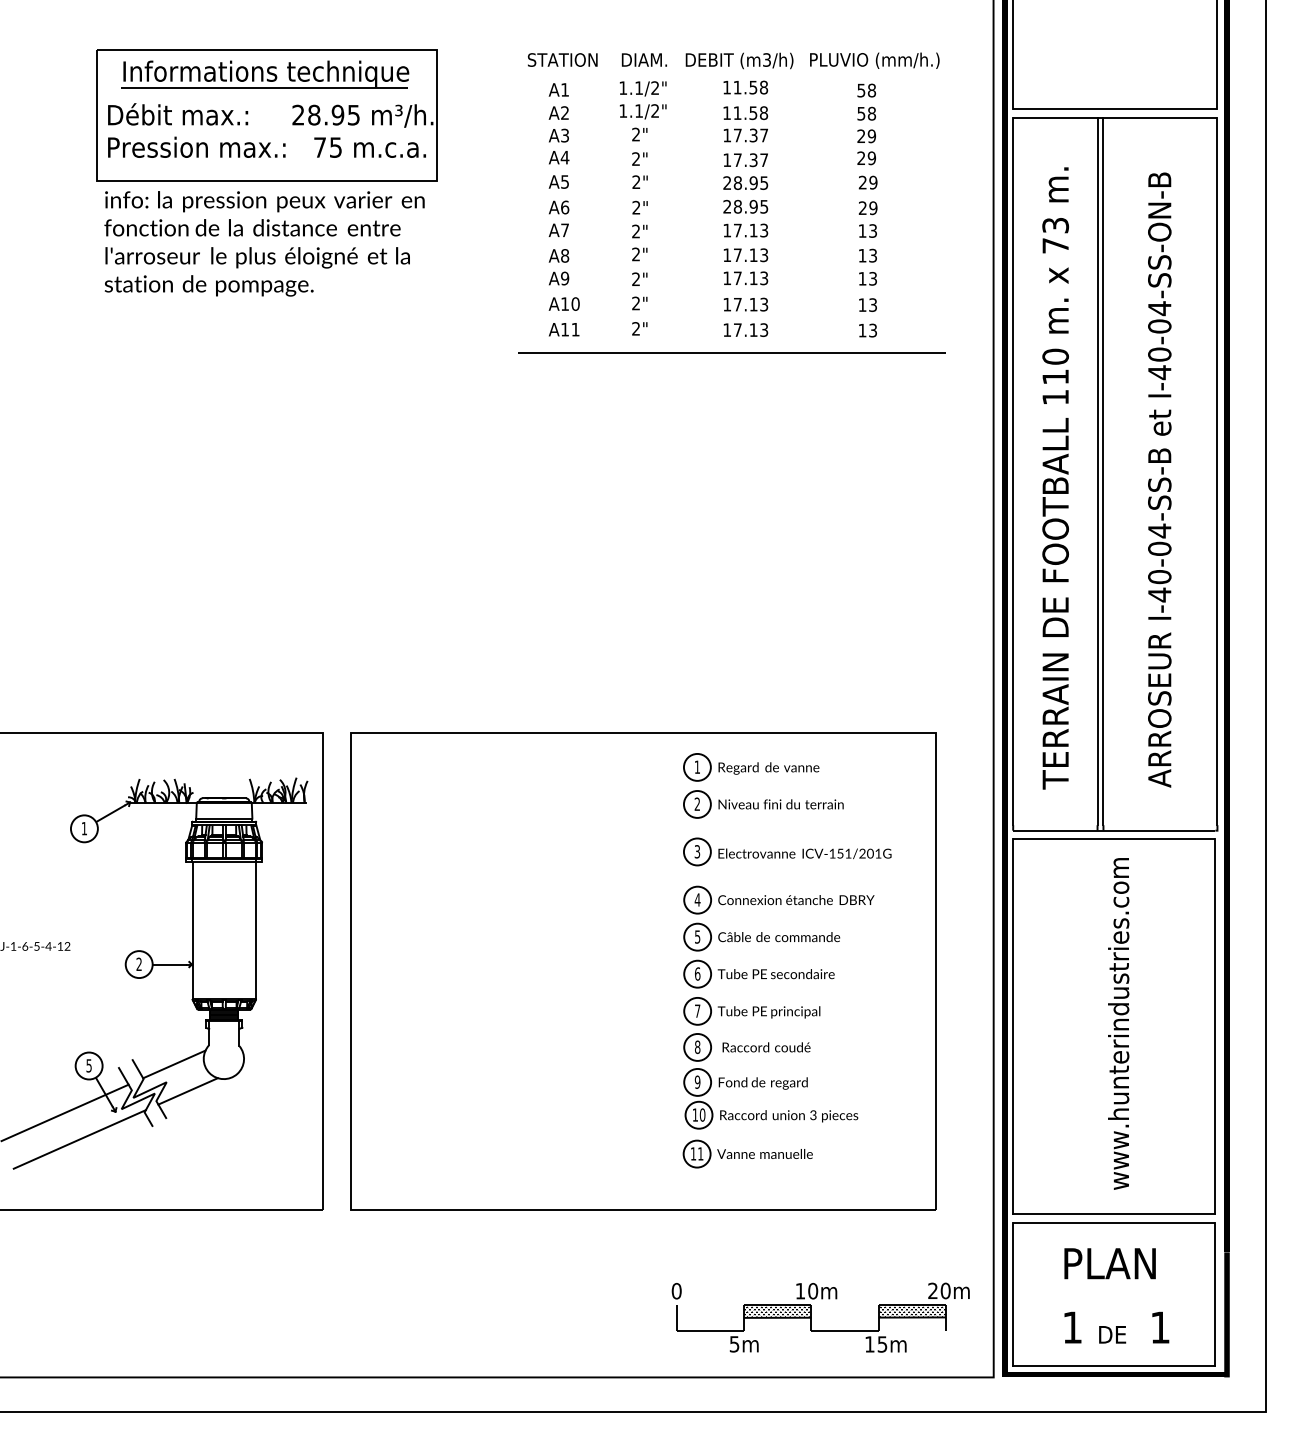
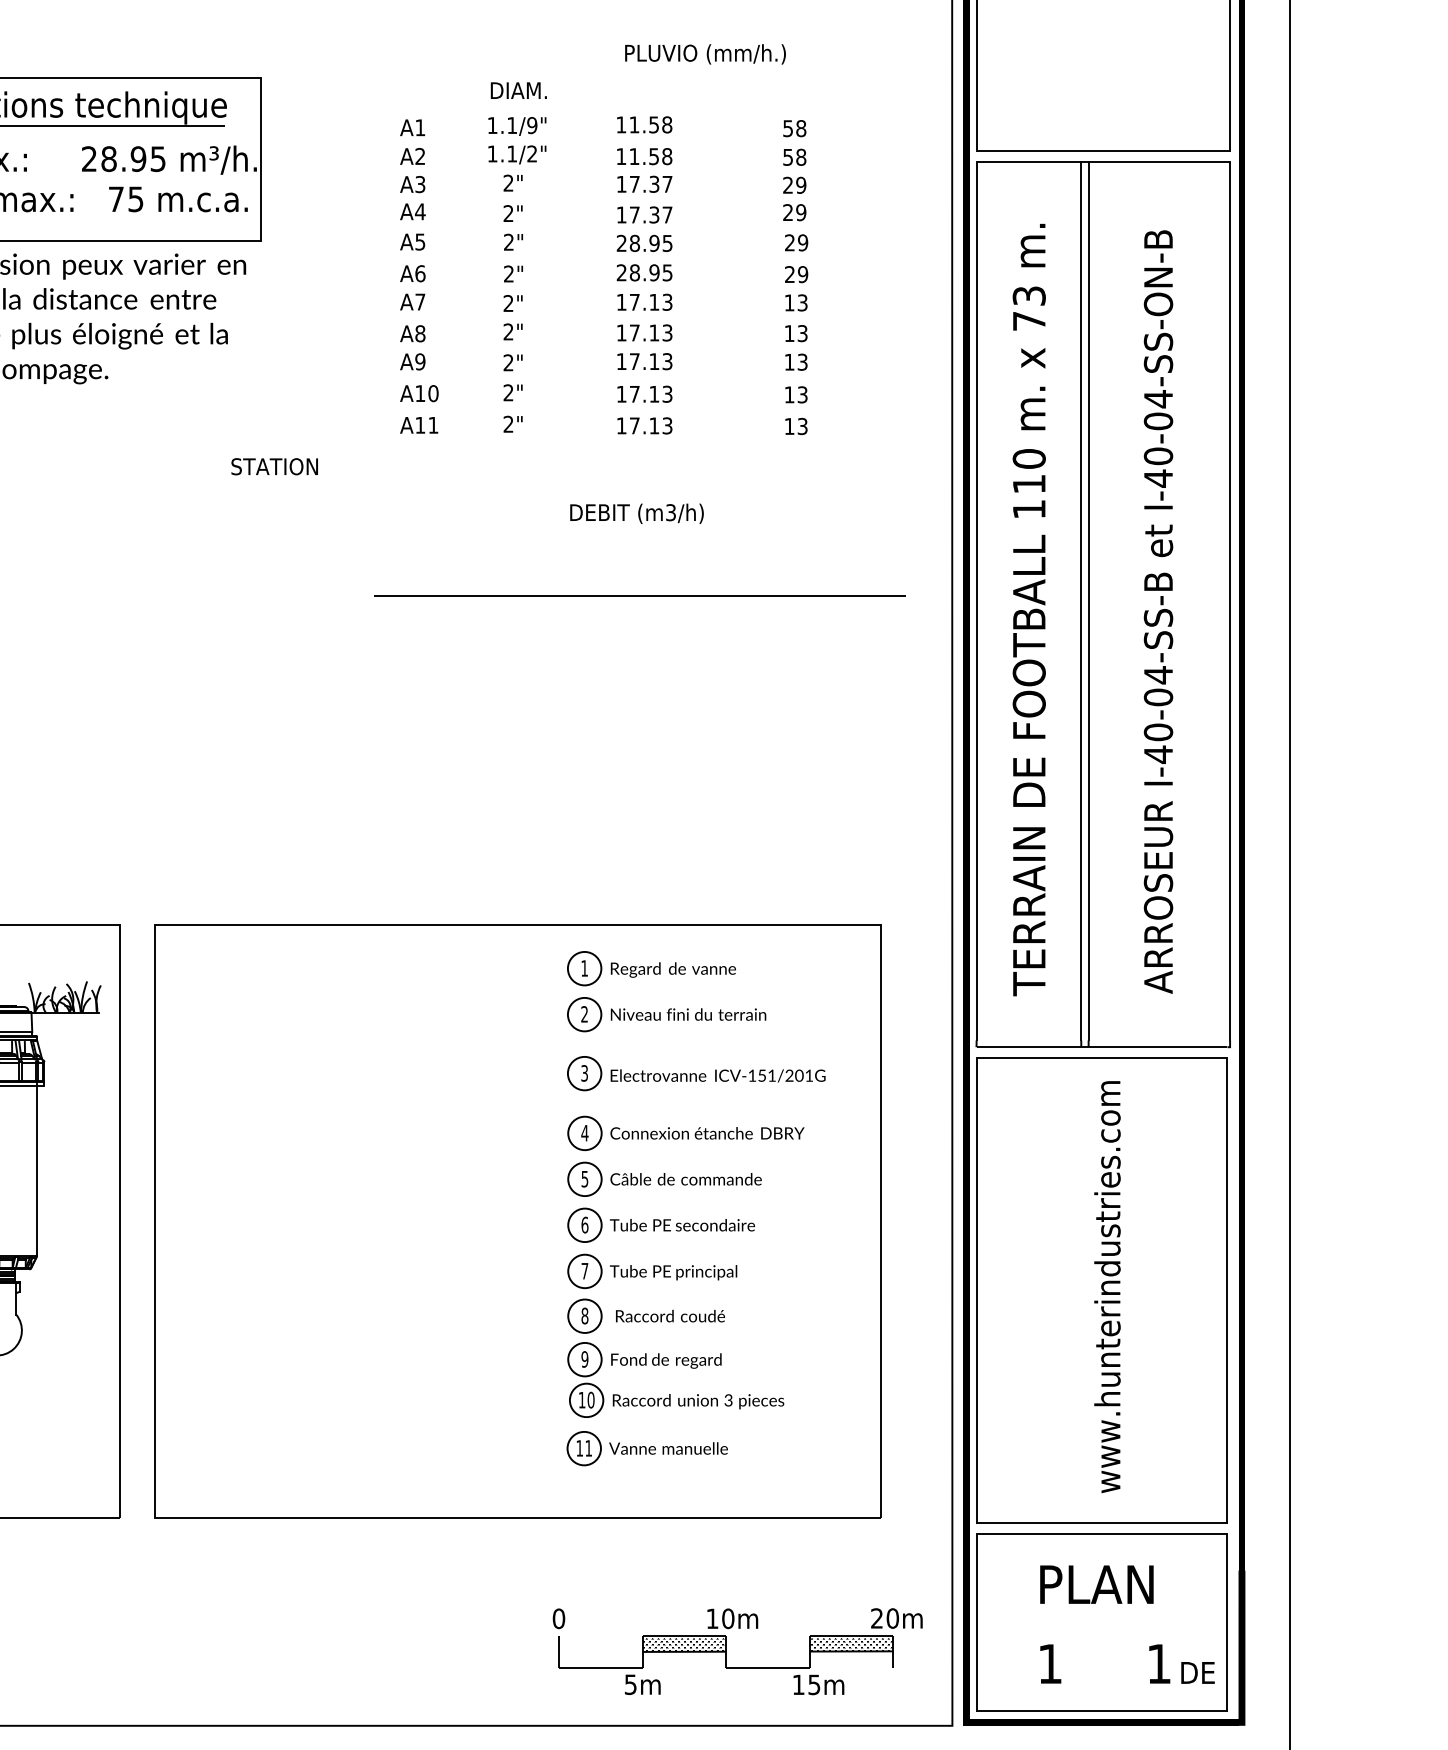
text: (562, 59) -> (274, 466), moved
text: (739, 60) -> (636, 513), moved
text: (874, 60) -> (705, 54), moved
text: (655, 88) -> (532, 125), 1.1/2" -> 1.1/9"
line: (731, 352) -> (639, 595), moved
text: (1112, 1334) -> (1197, 1672), moved

